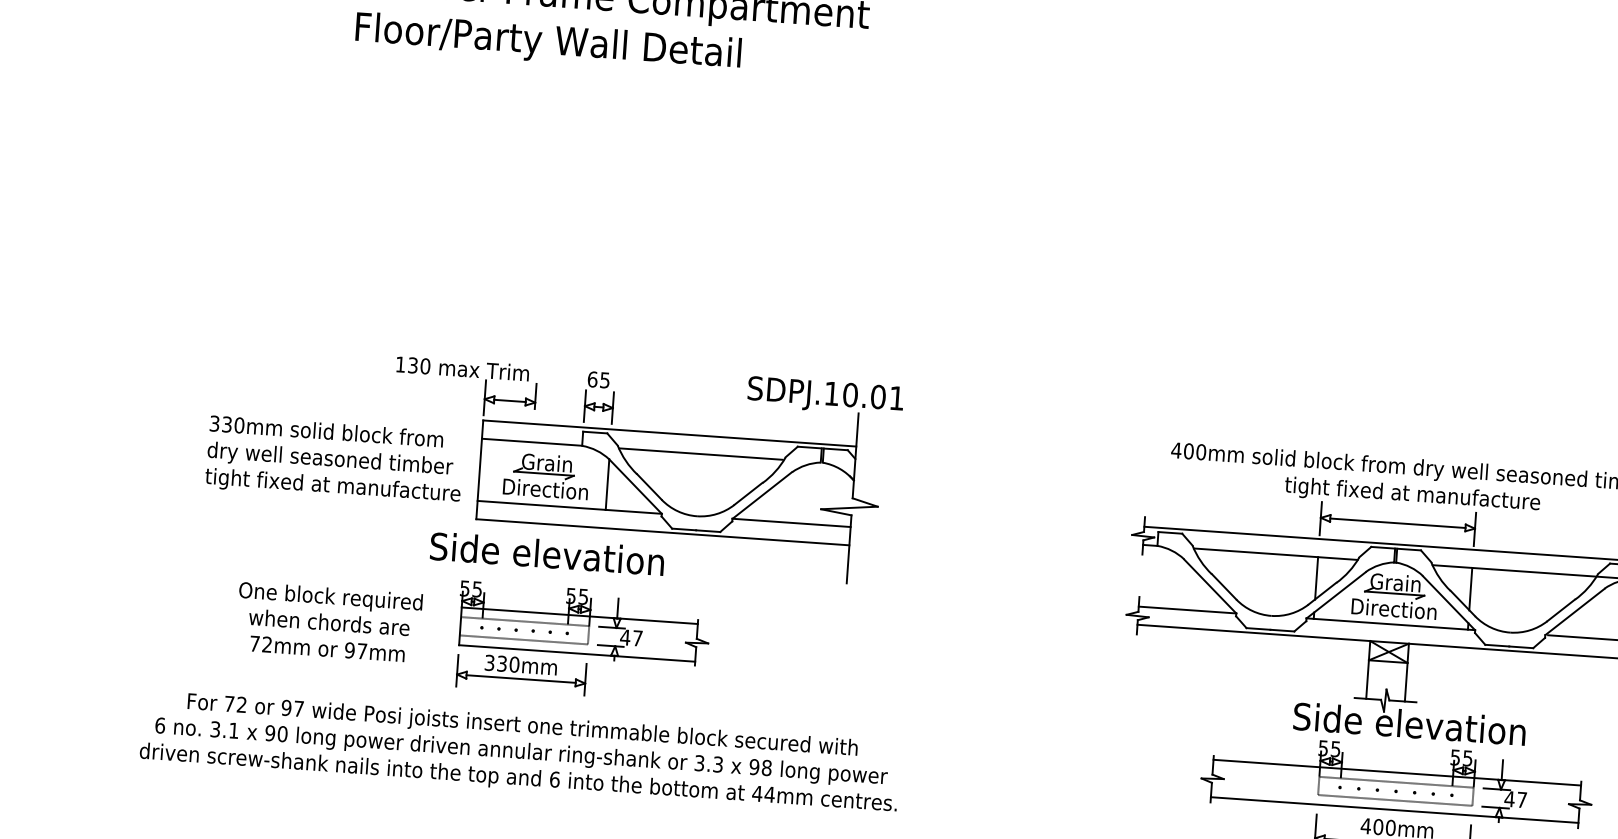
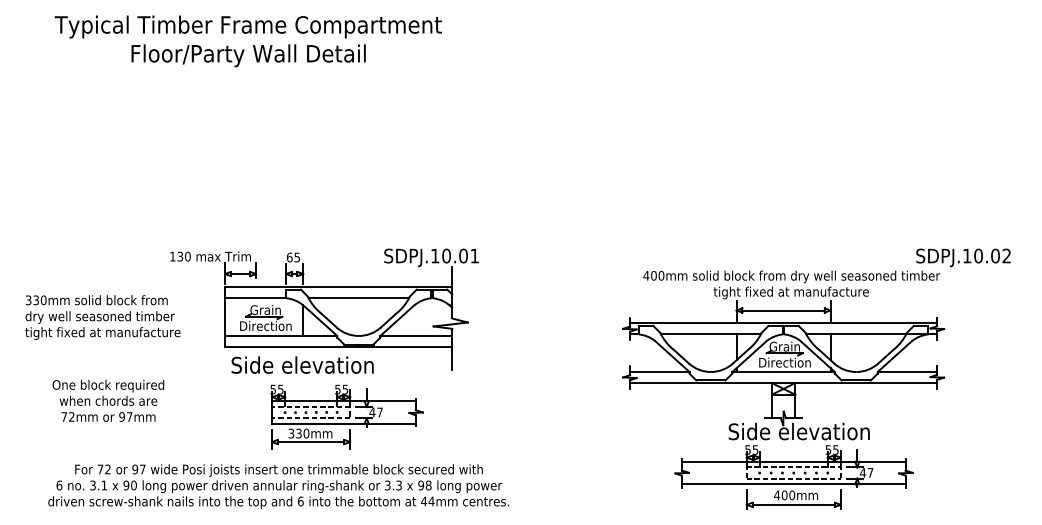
text: (334, 460) -> (102, 317), moved
text: (547, 552) -> (302, 364), moved
text: (329, 621) -> (108, 400), moved
part: (582, 641) -> (346, 416), moved
text: (519, 752) -> (278, 486), moved

